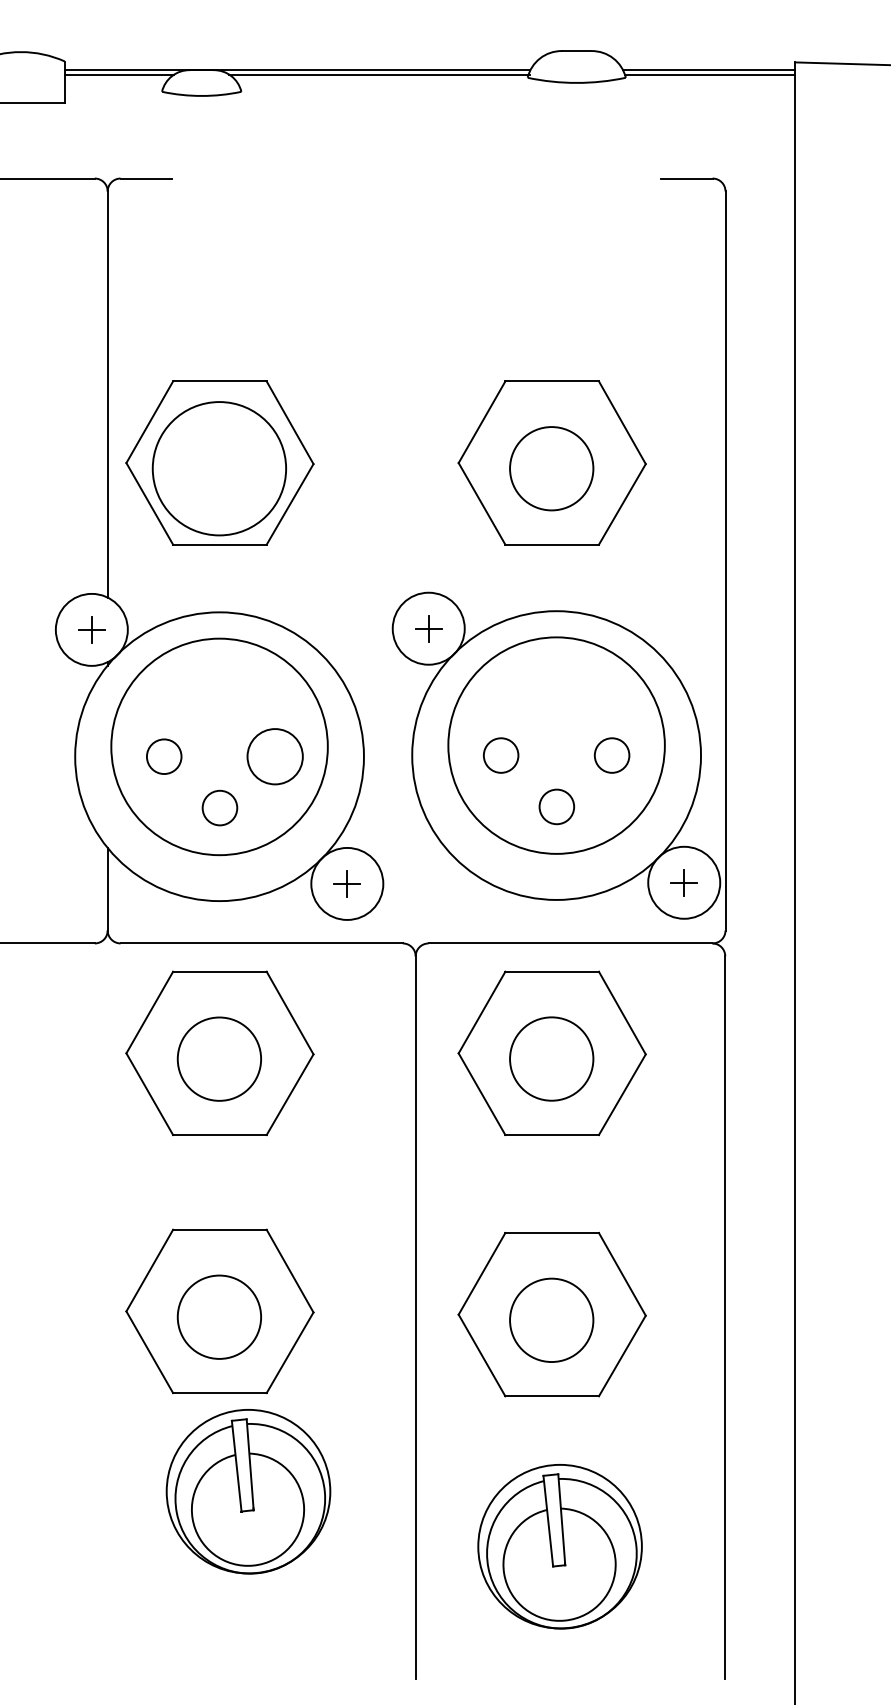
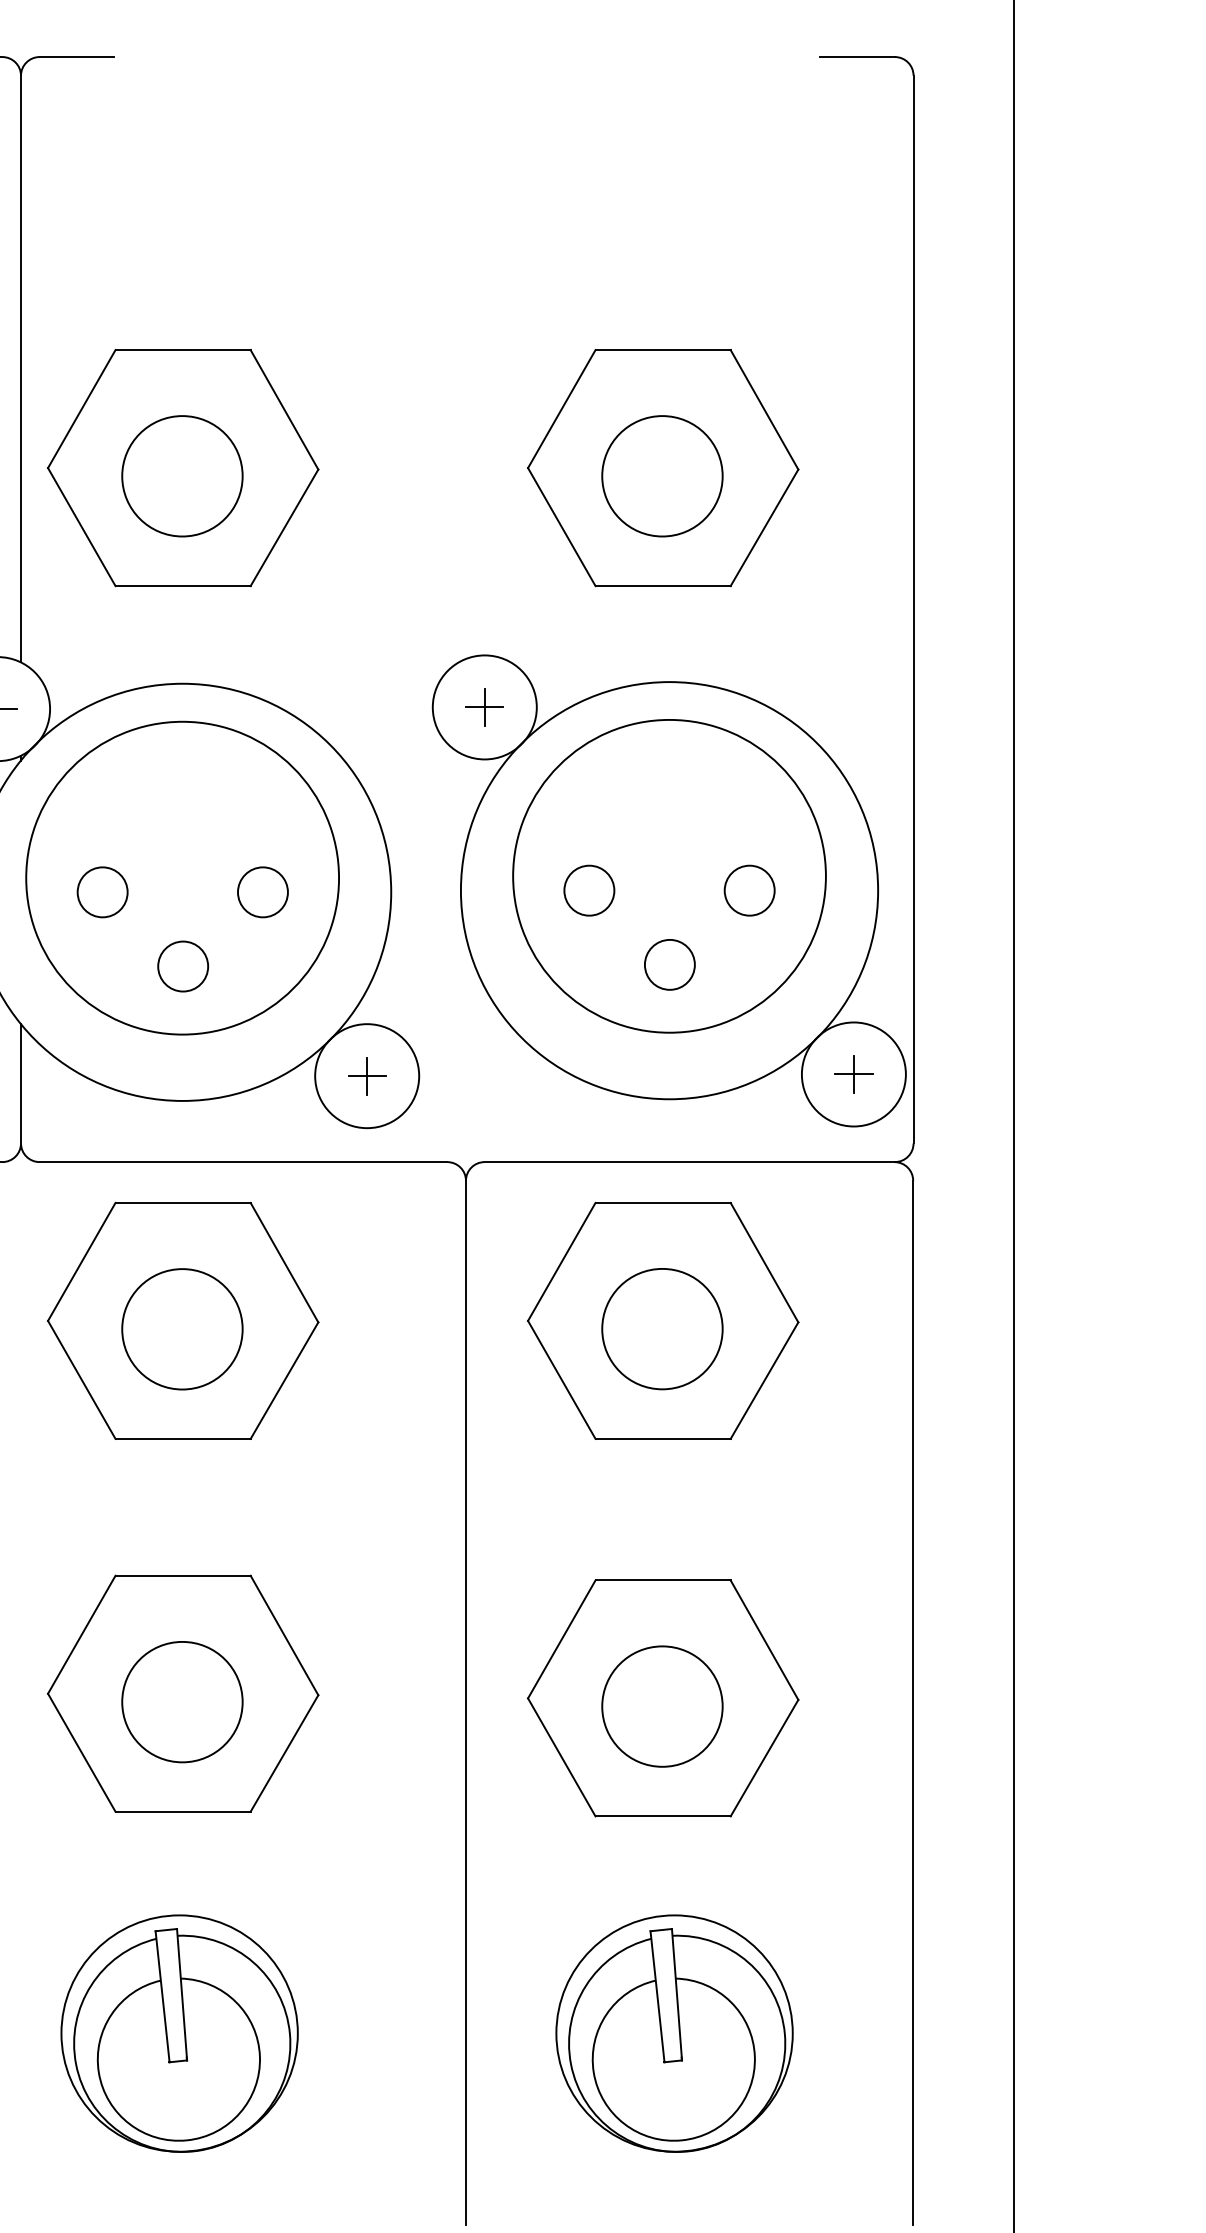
circle: (219, 468) -> (182, 475), size x0.62
circle: (274, 756) -> (261, 892), size x0.62
part: (248, 1491) -> (179, 2033), moved

